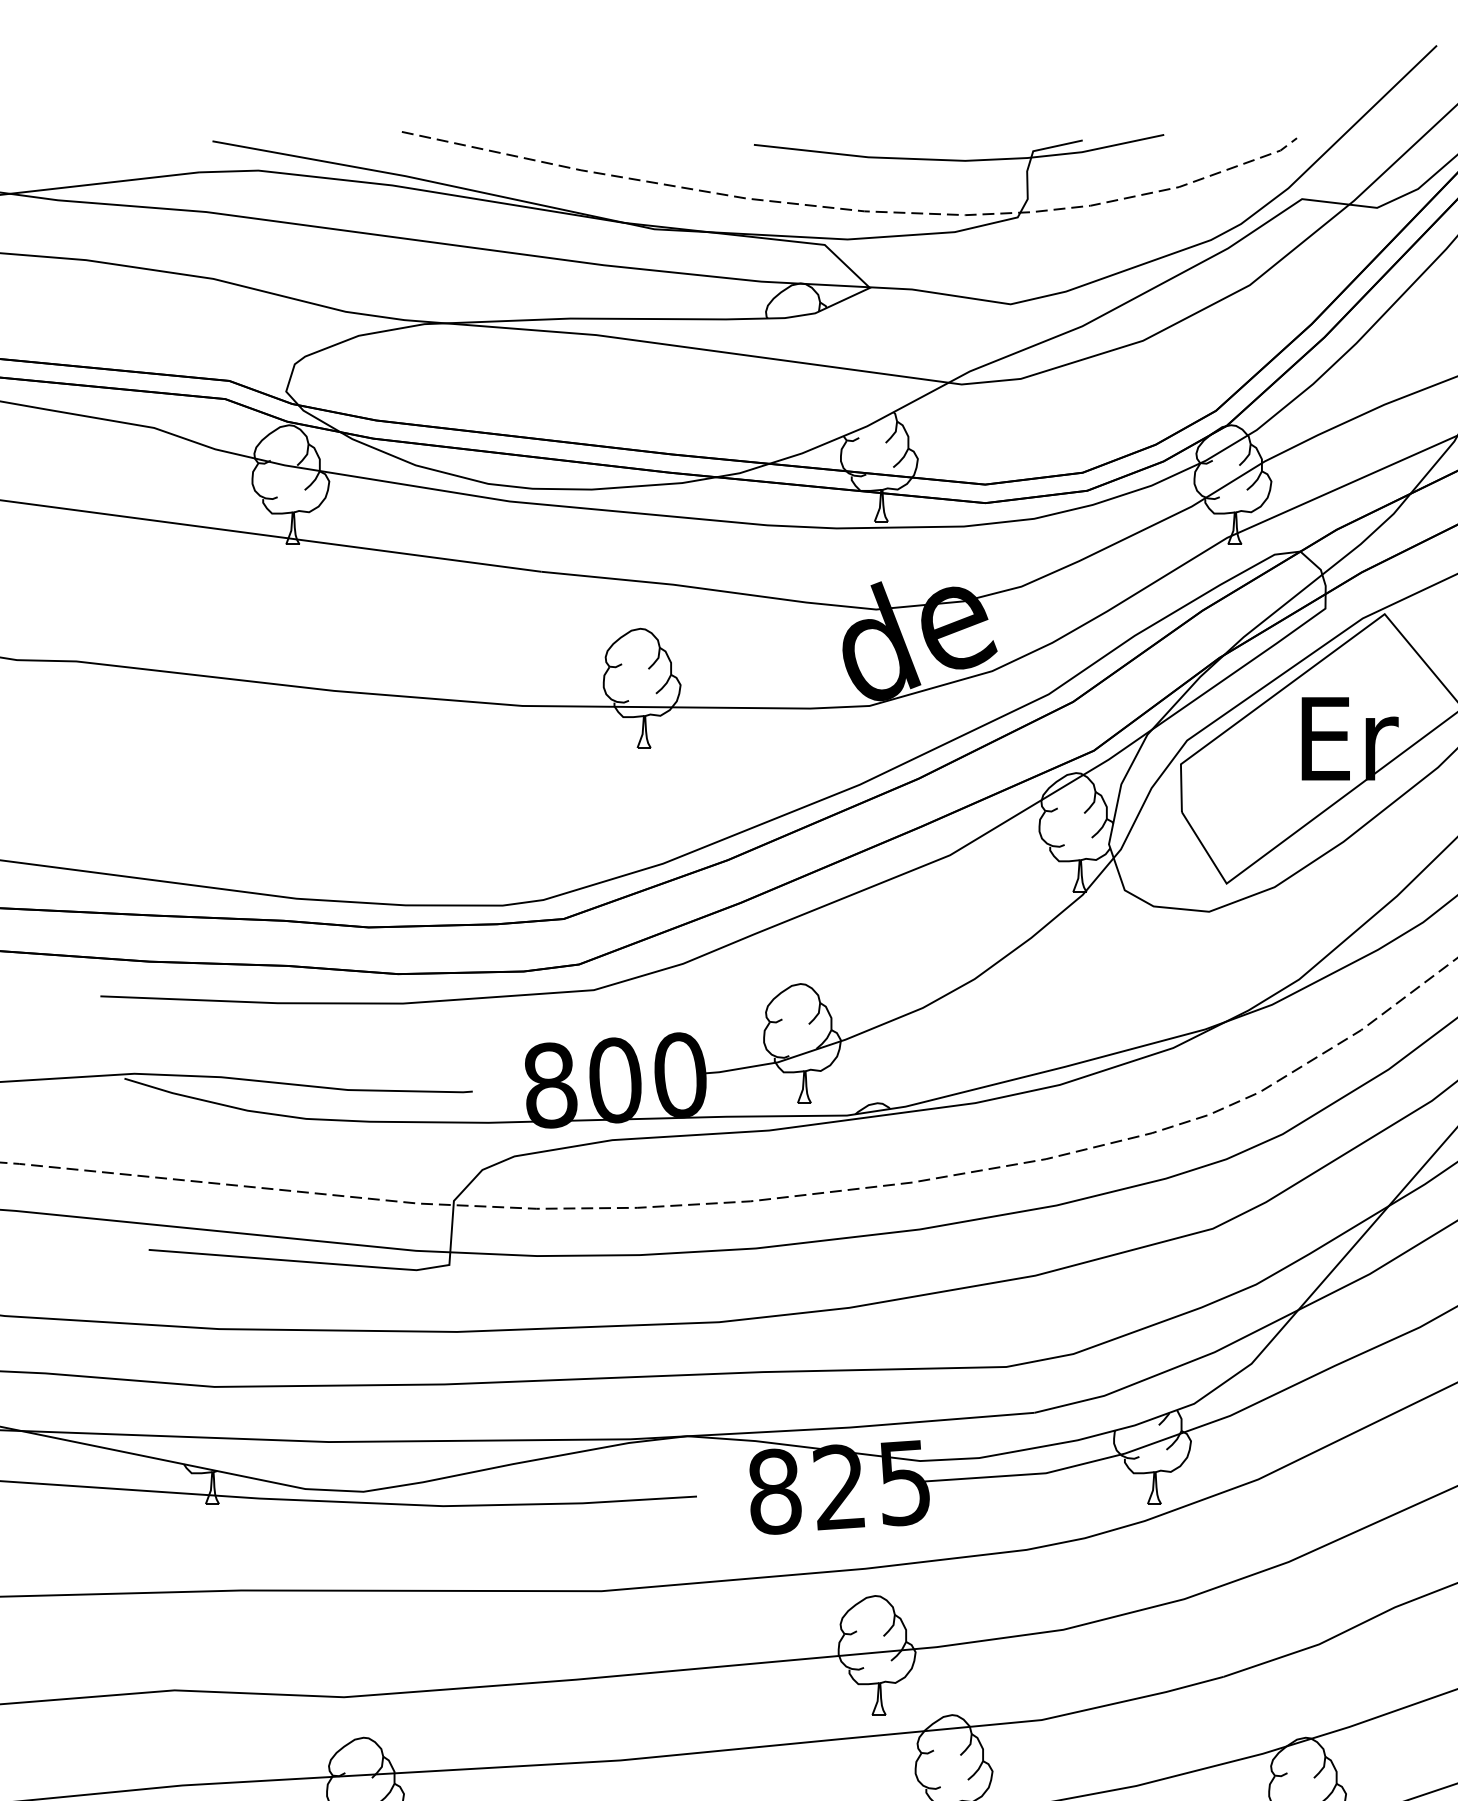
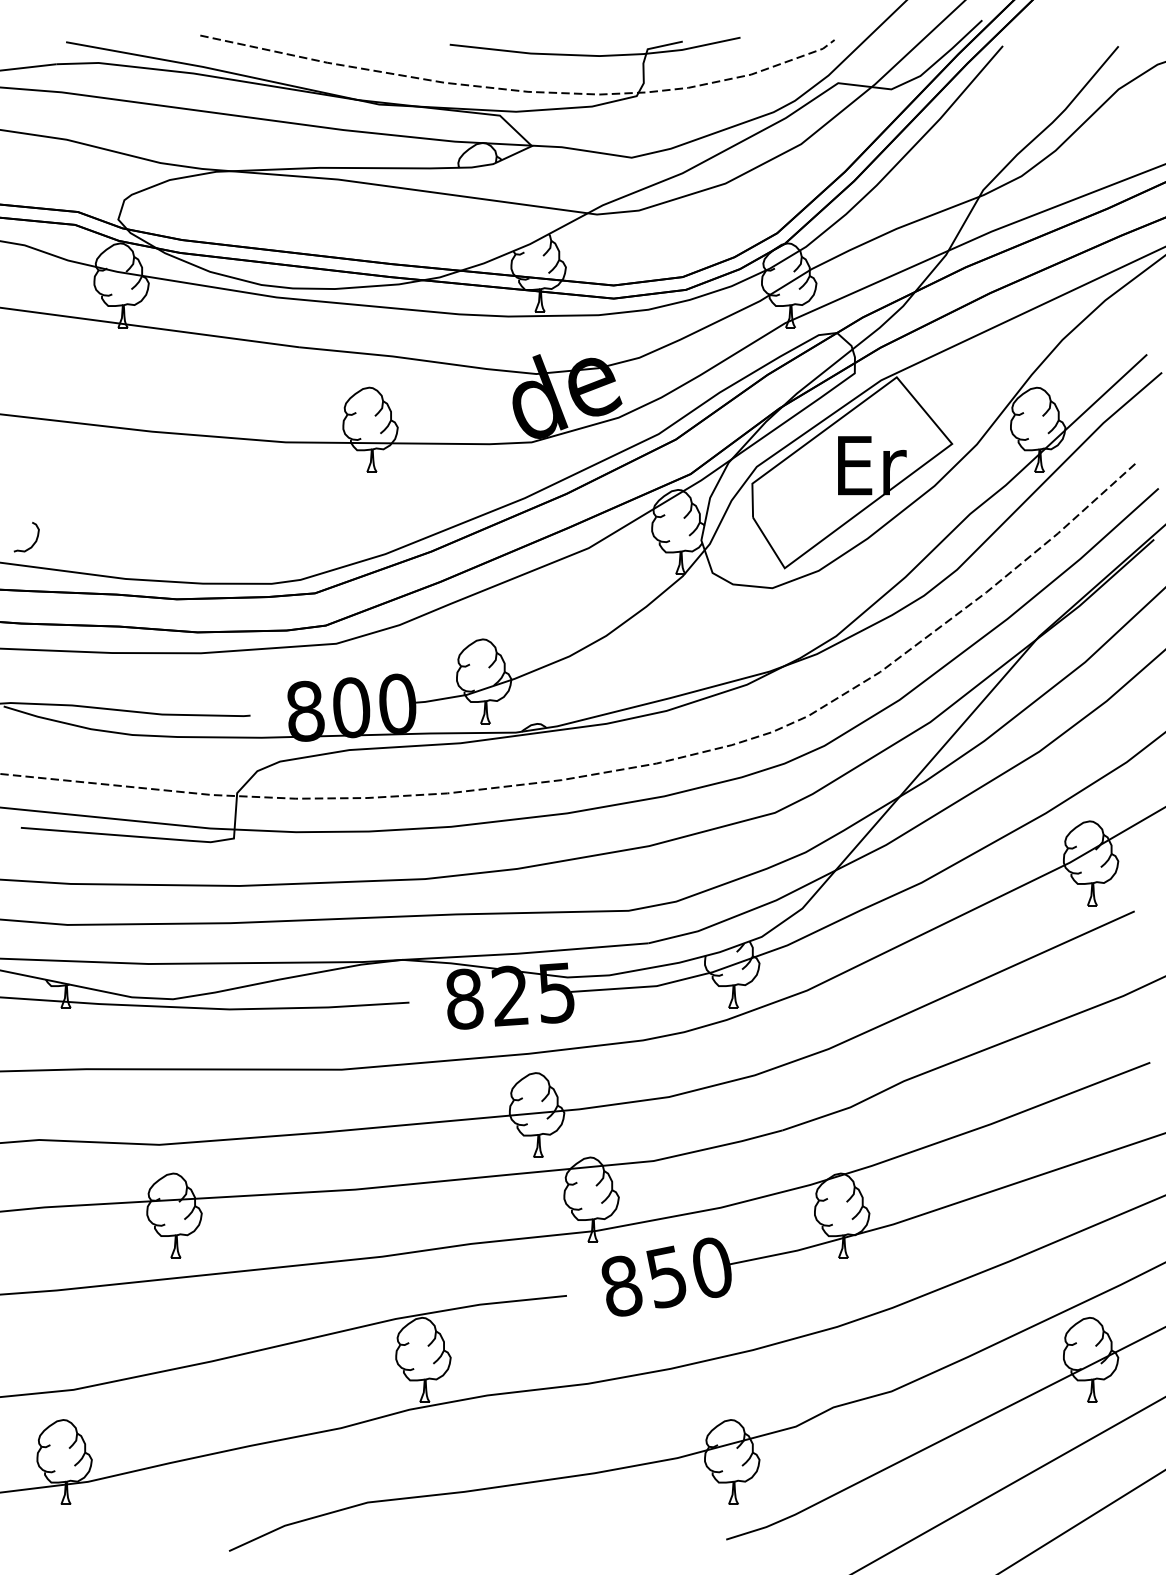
curve: (167, 845) -> (34, 541), added

